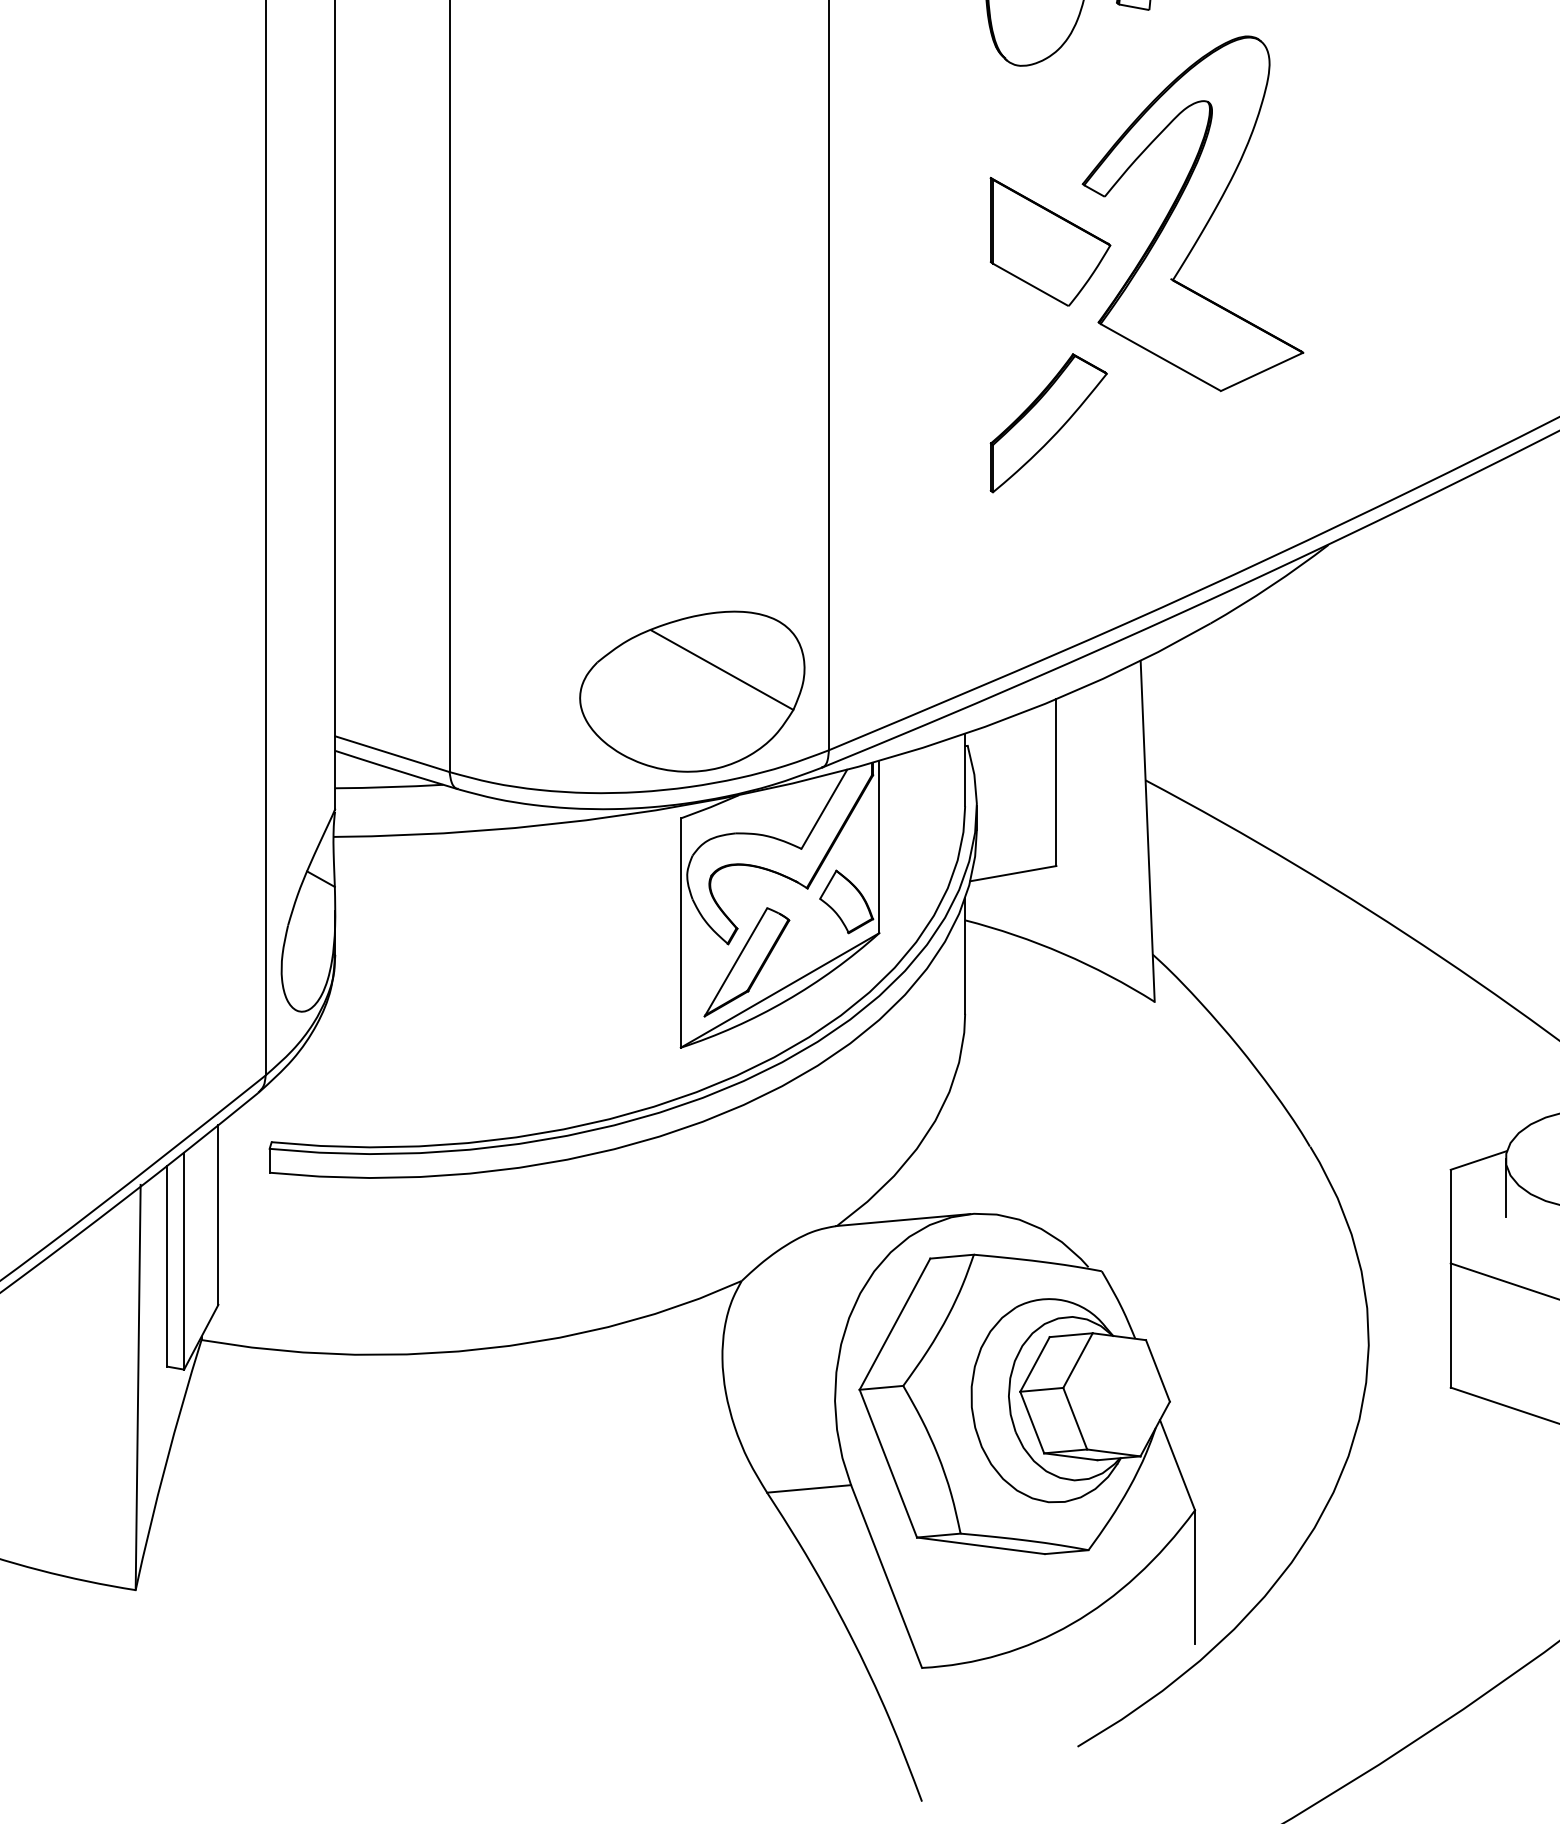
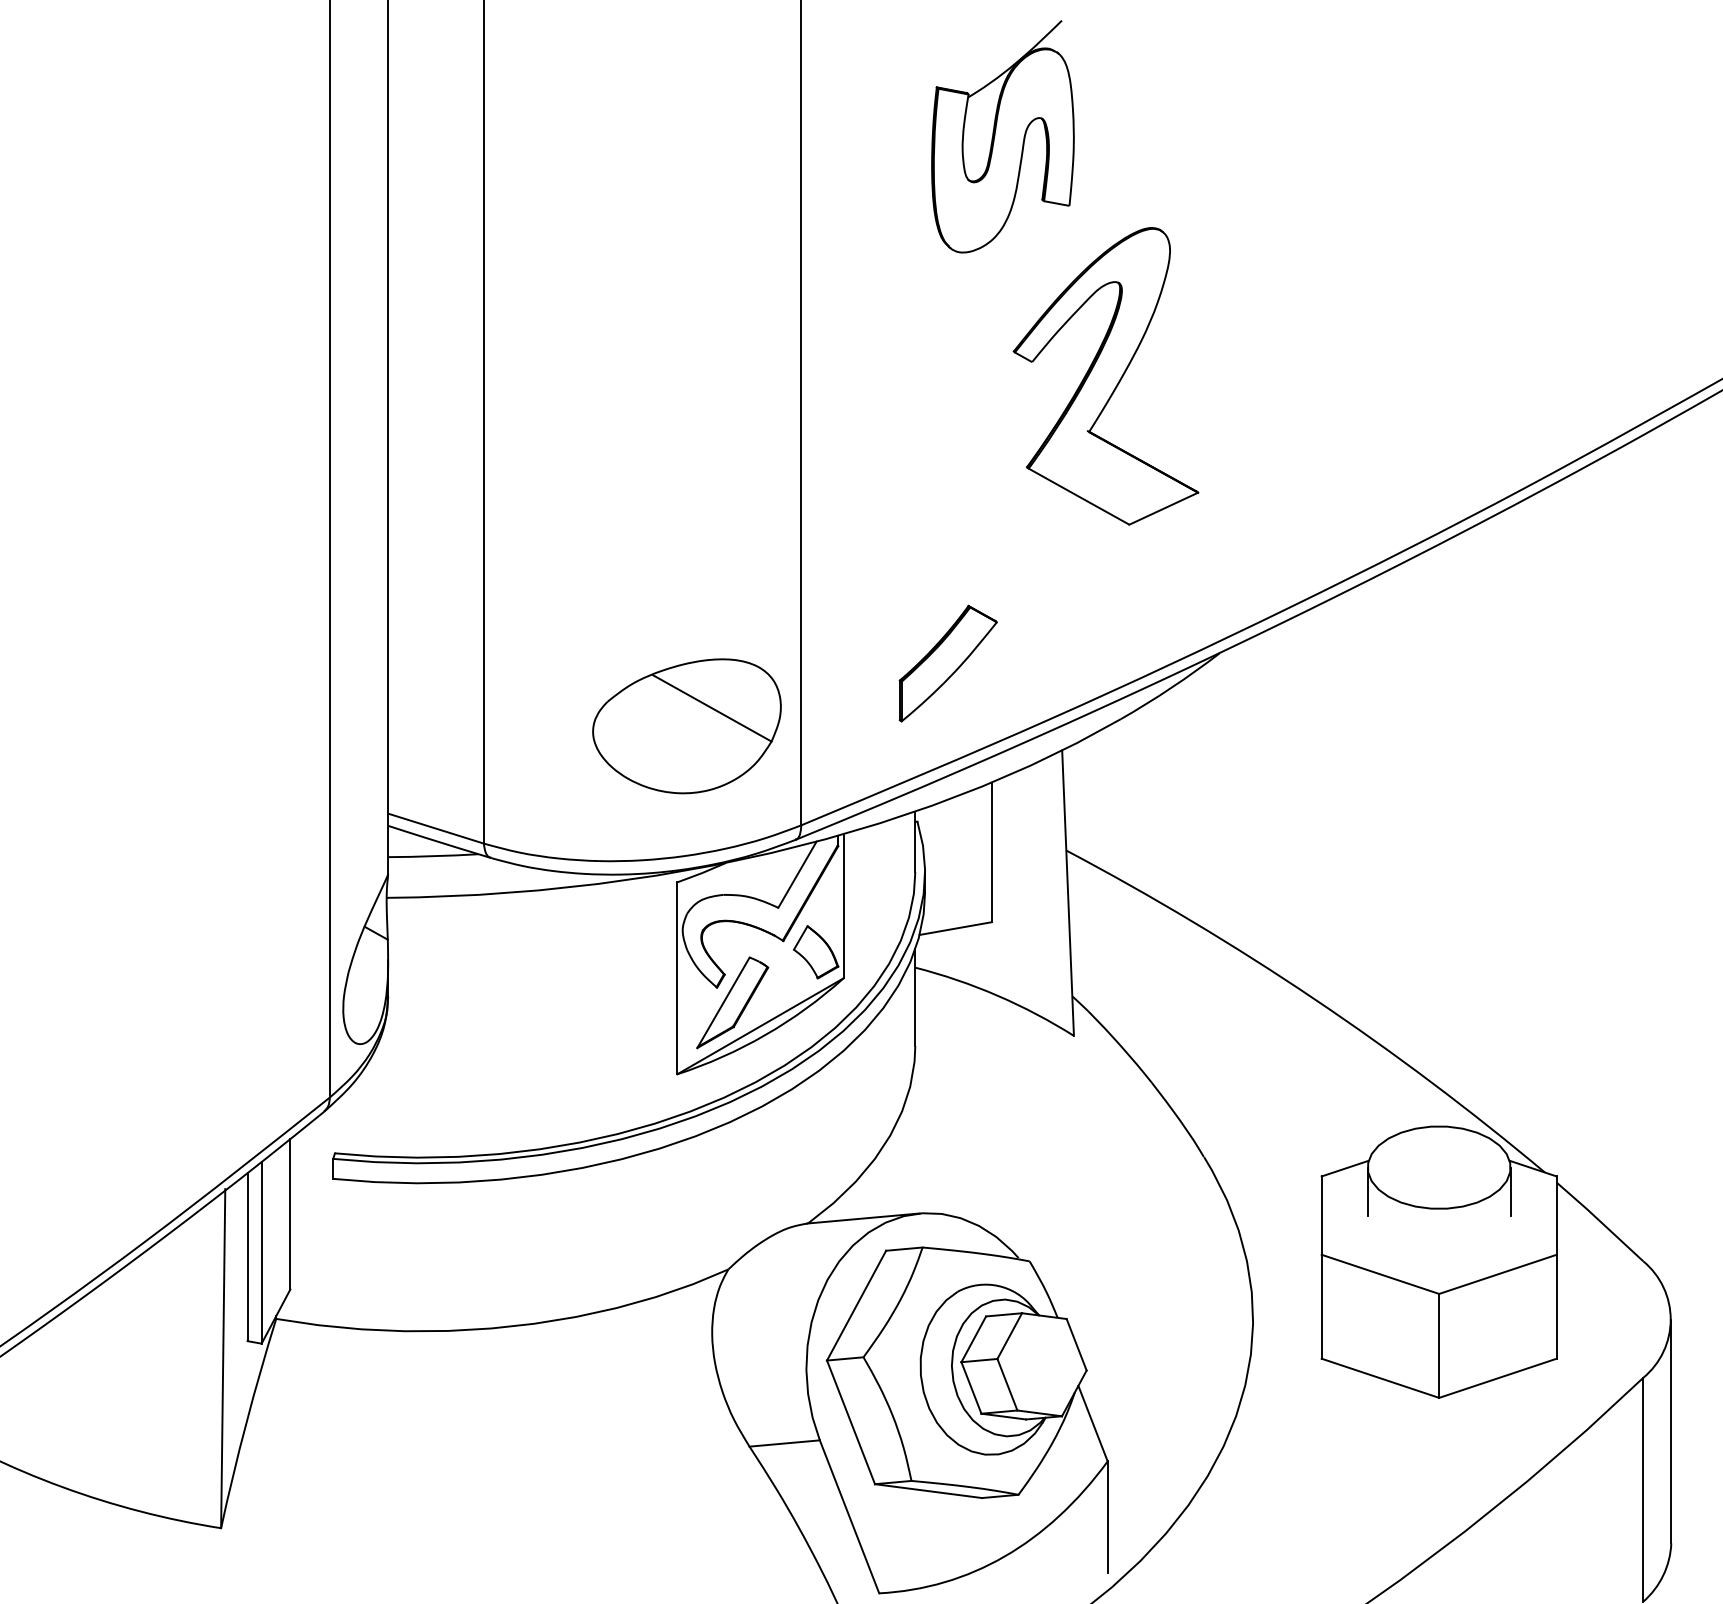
part: (1050, 241) -> (986, 399), removed
part: (1047, 423) -> (947, 663), moved
part: (691, 691) -> (686, 726), moved

